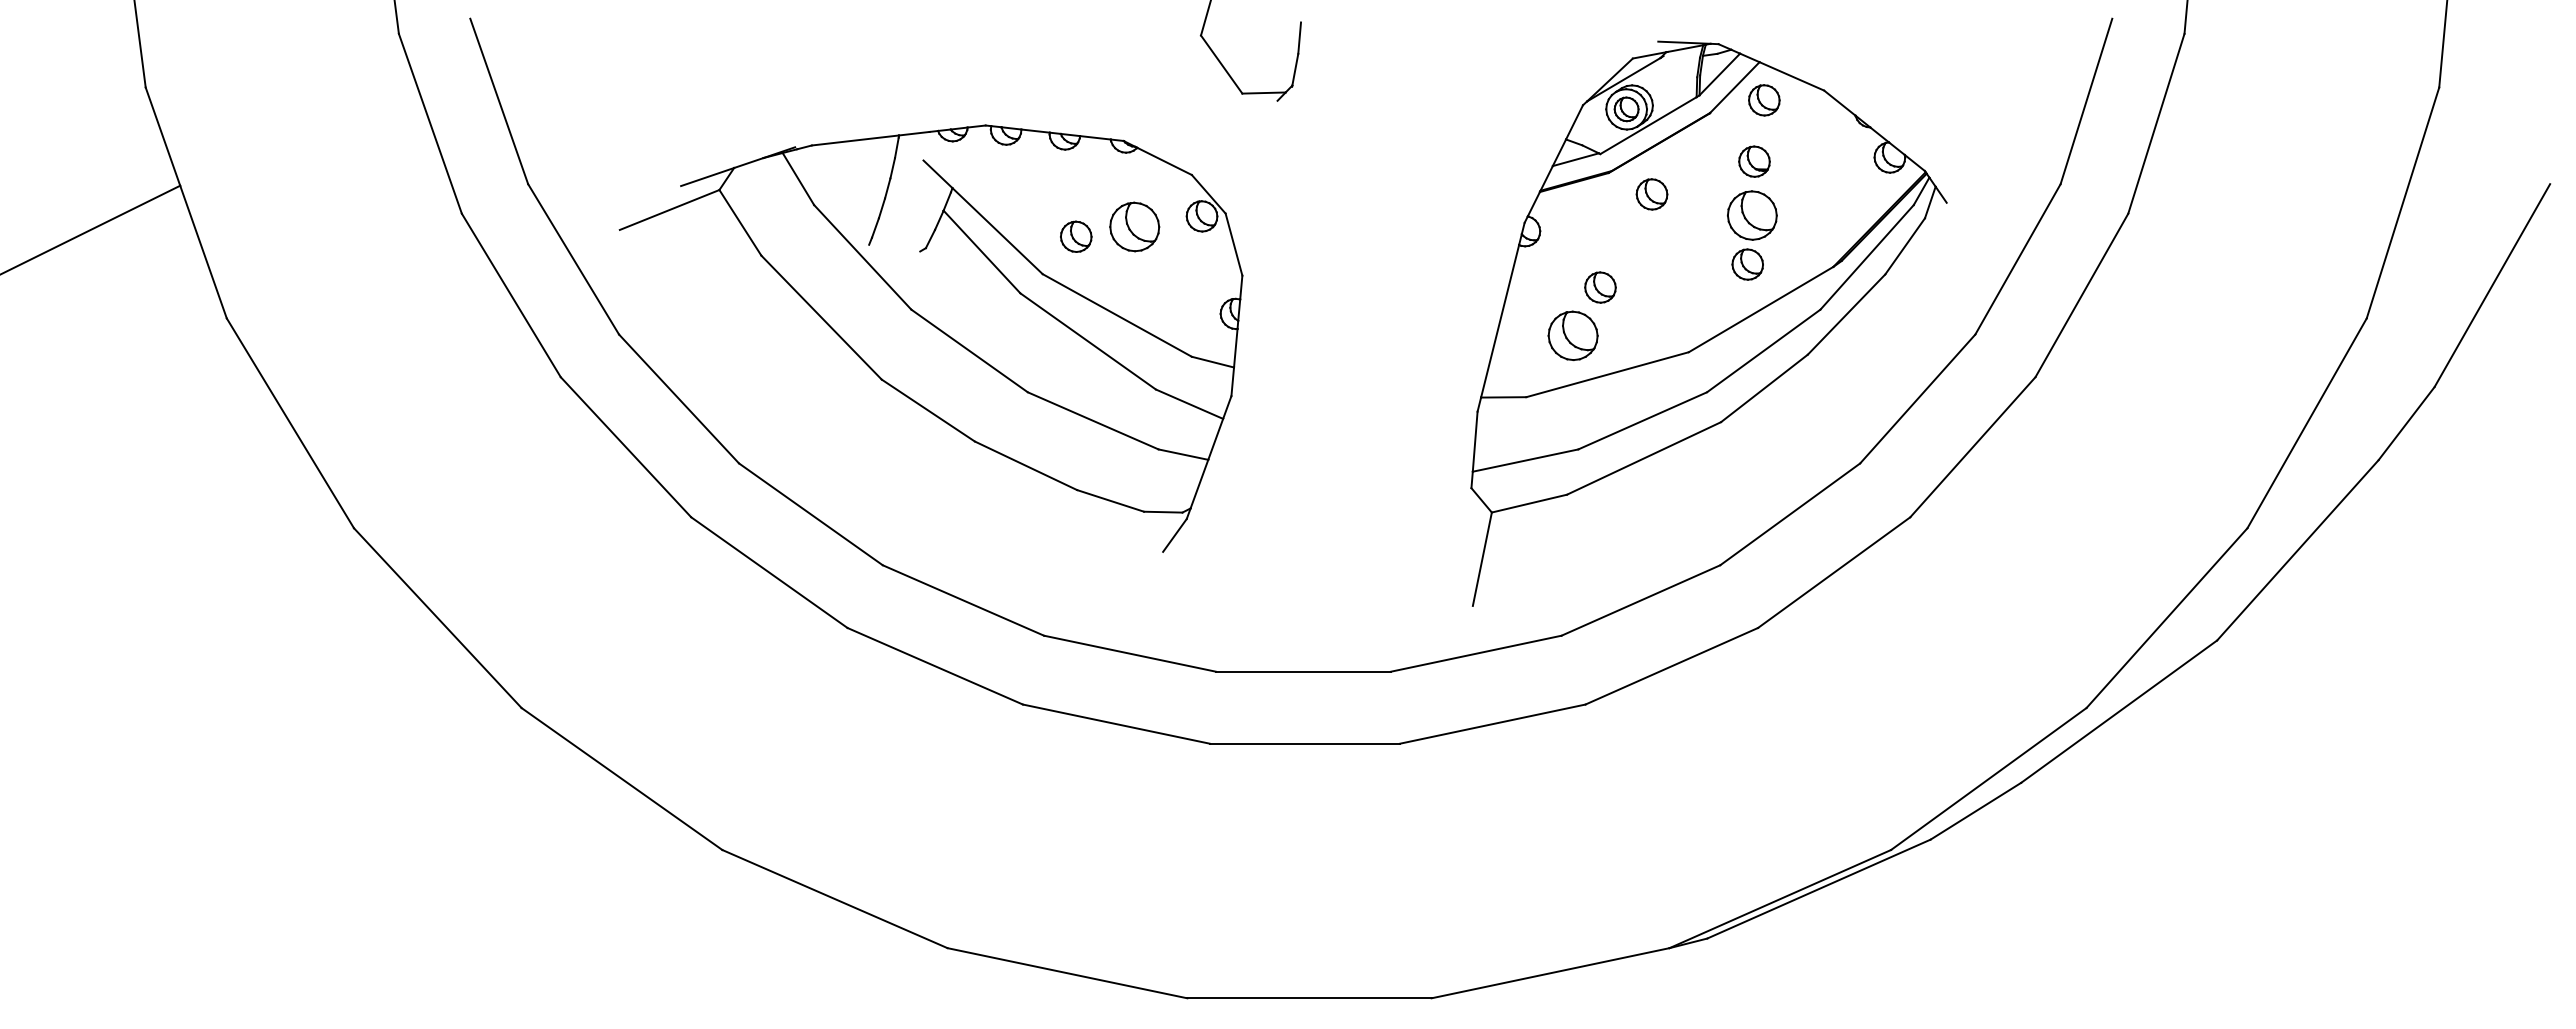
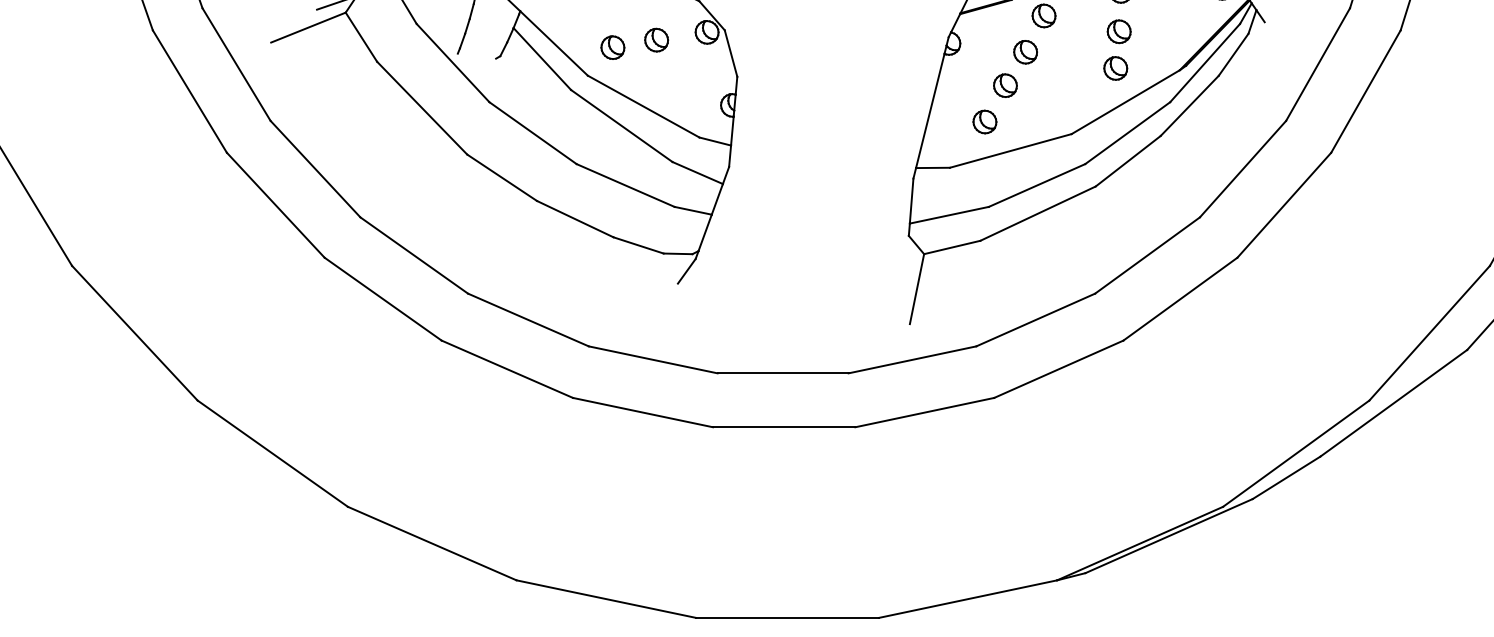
part: (1752, 215) -> (1119, 31), size x0.62
part: (1134, 226) -> (656, 39), size x0.62
part: (1627, 242) -> (1025, 51), added
part: (1572, 336) -> (984, 122), size x0.62

